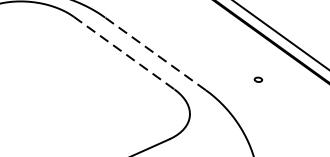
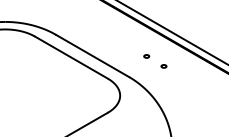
line: (124, 52) -> (71, 57), dashed -> solid
line: (155, 53) -> (92, 55), dashed -> solid
part: (234, 62) -> (146, 56), added

